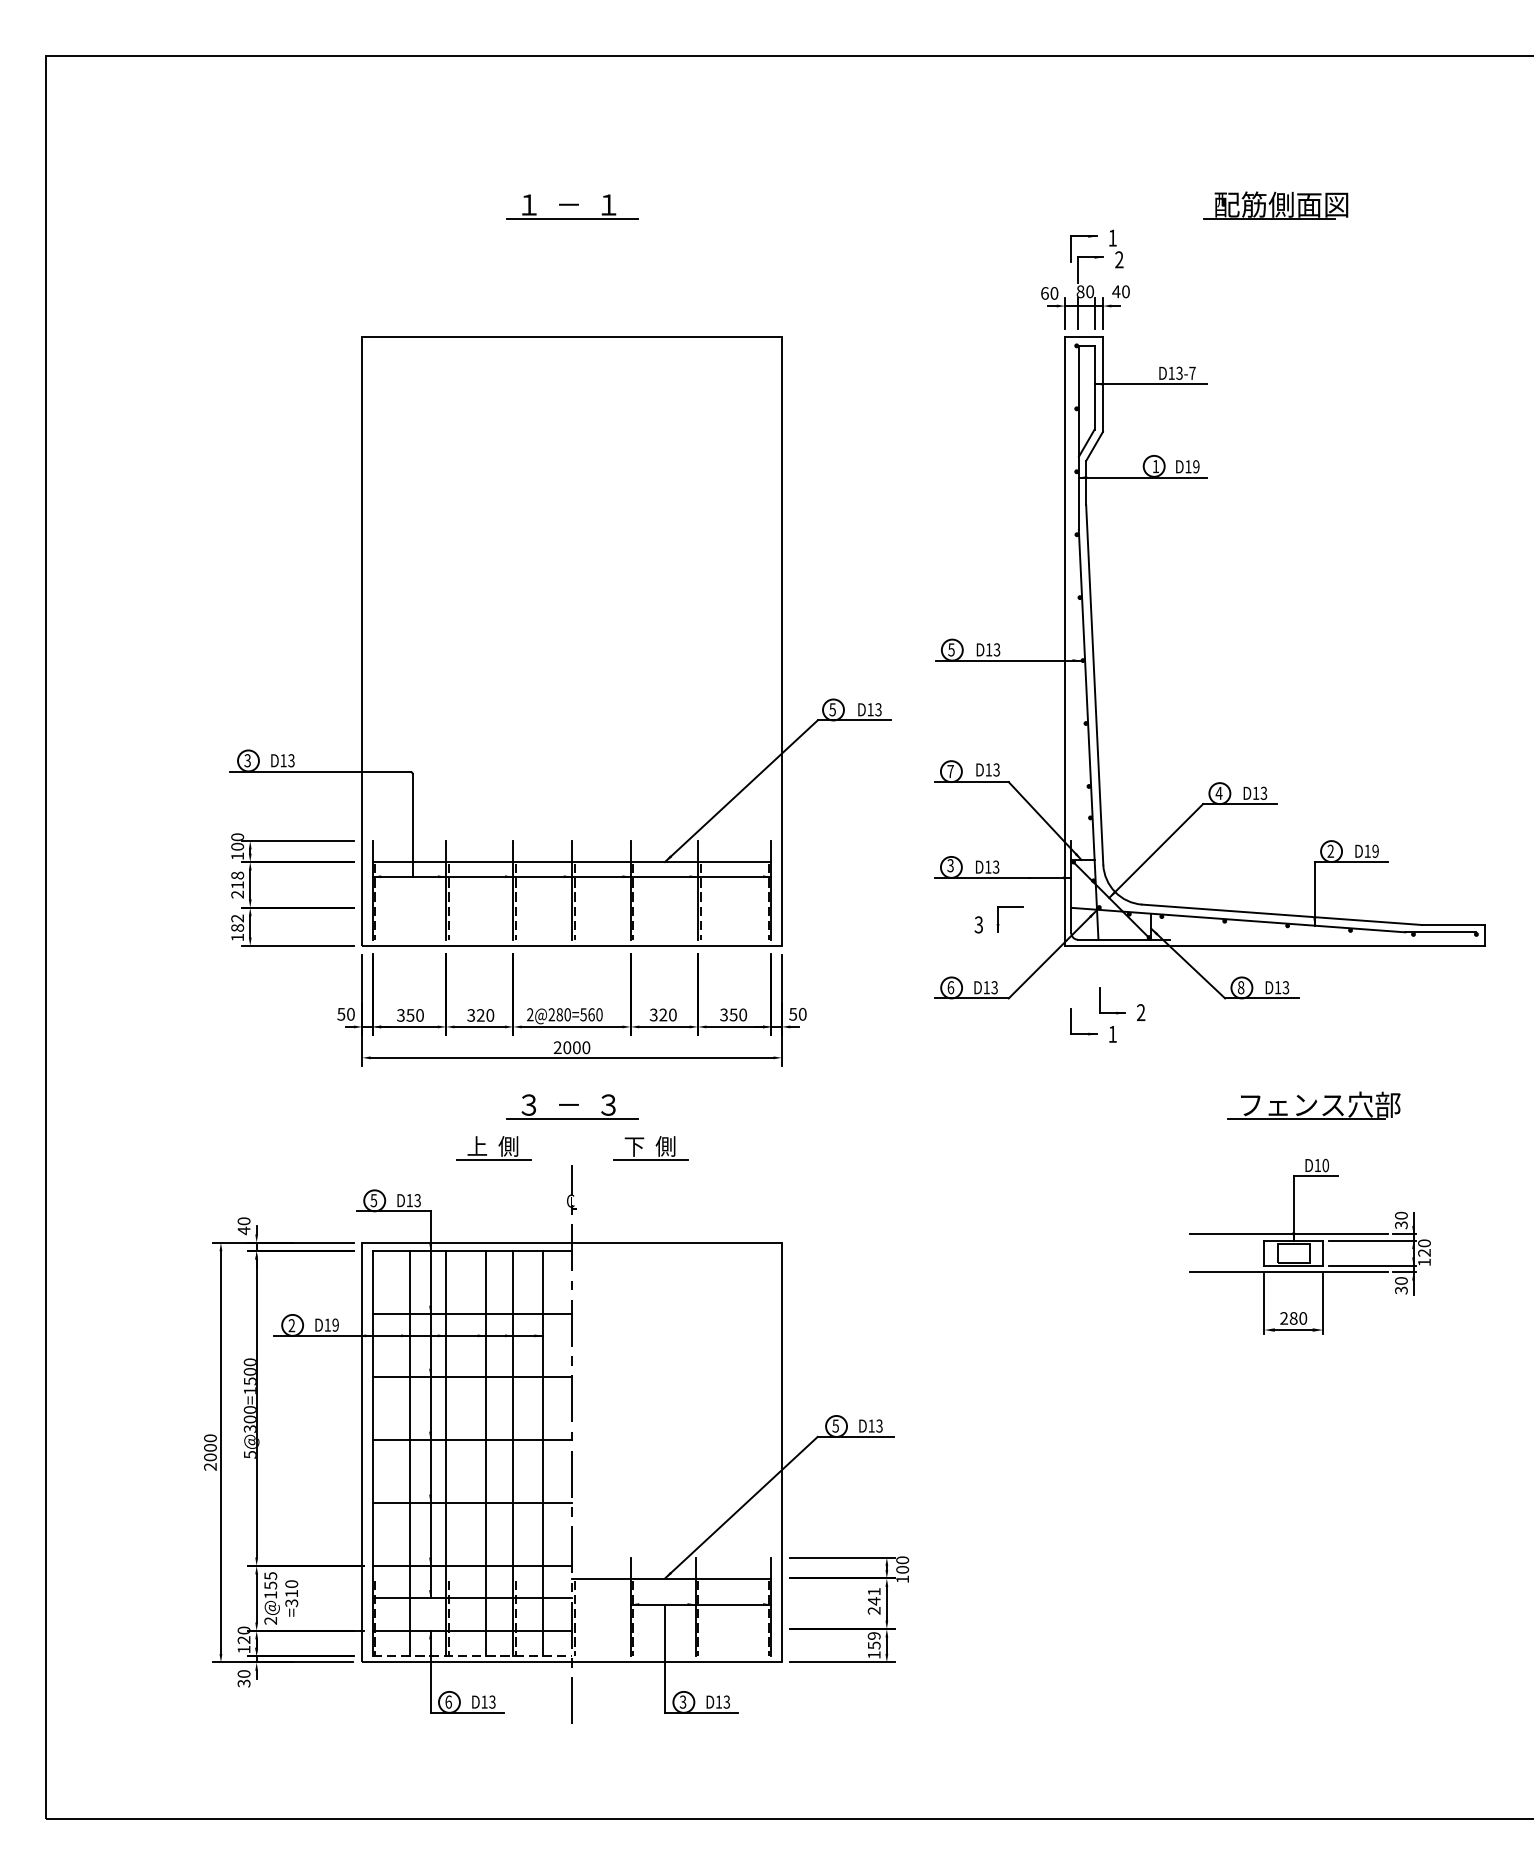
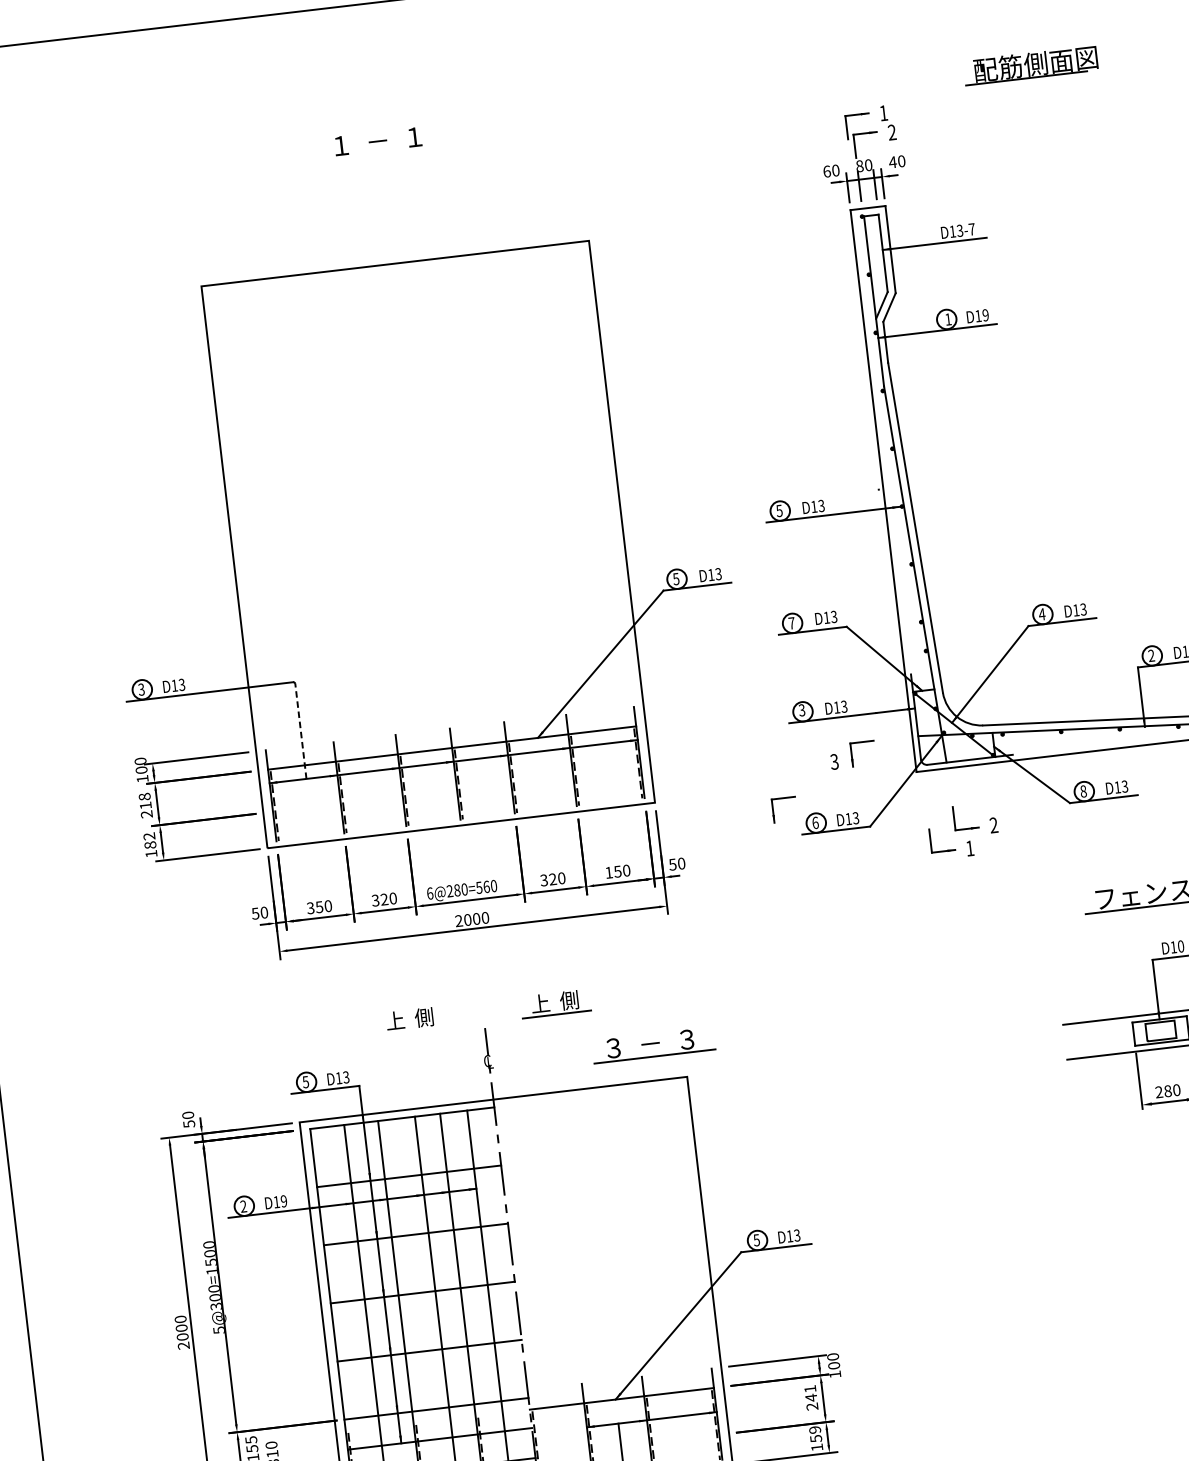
line: (571, 218) -> (381, 153), removed
line: (412, 824) -> (300, 730), solid -> dashed
part: (907, 969) -> (773, 810), added
text: (530, 1014) -> (430, 893), 2@280=560 -> 6@280=560
text: (723, 1014) -> (608, 872), 350 -> 150
part: (572, 1106) -> (654, 1044), moved
text: (634, 1146) -> (540, 1003), 下  側 -> 上  側
line: (493, 1159) -> (411, 1031), removed
text: (243, 1230) -> (188, 1123), 40 -> 50

